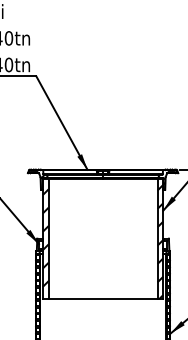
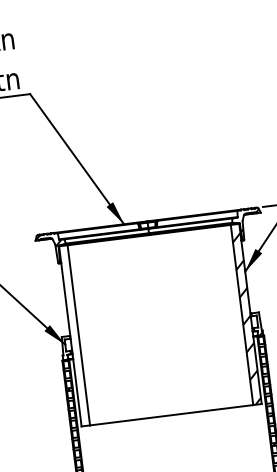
hatch: (45, 237) -> (73, 333), removed

